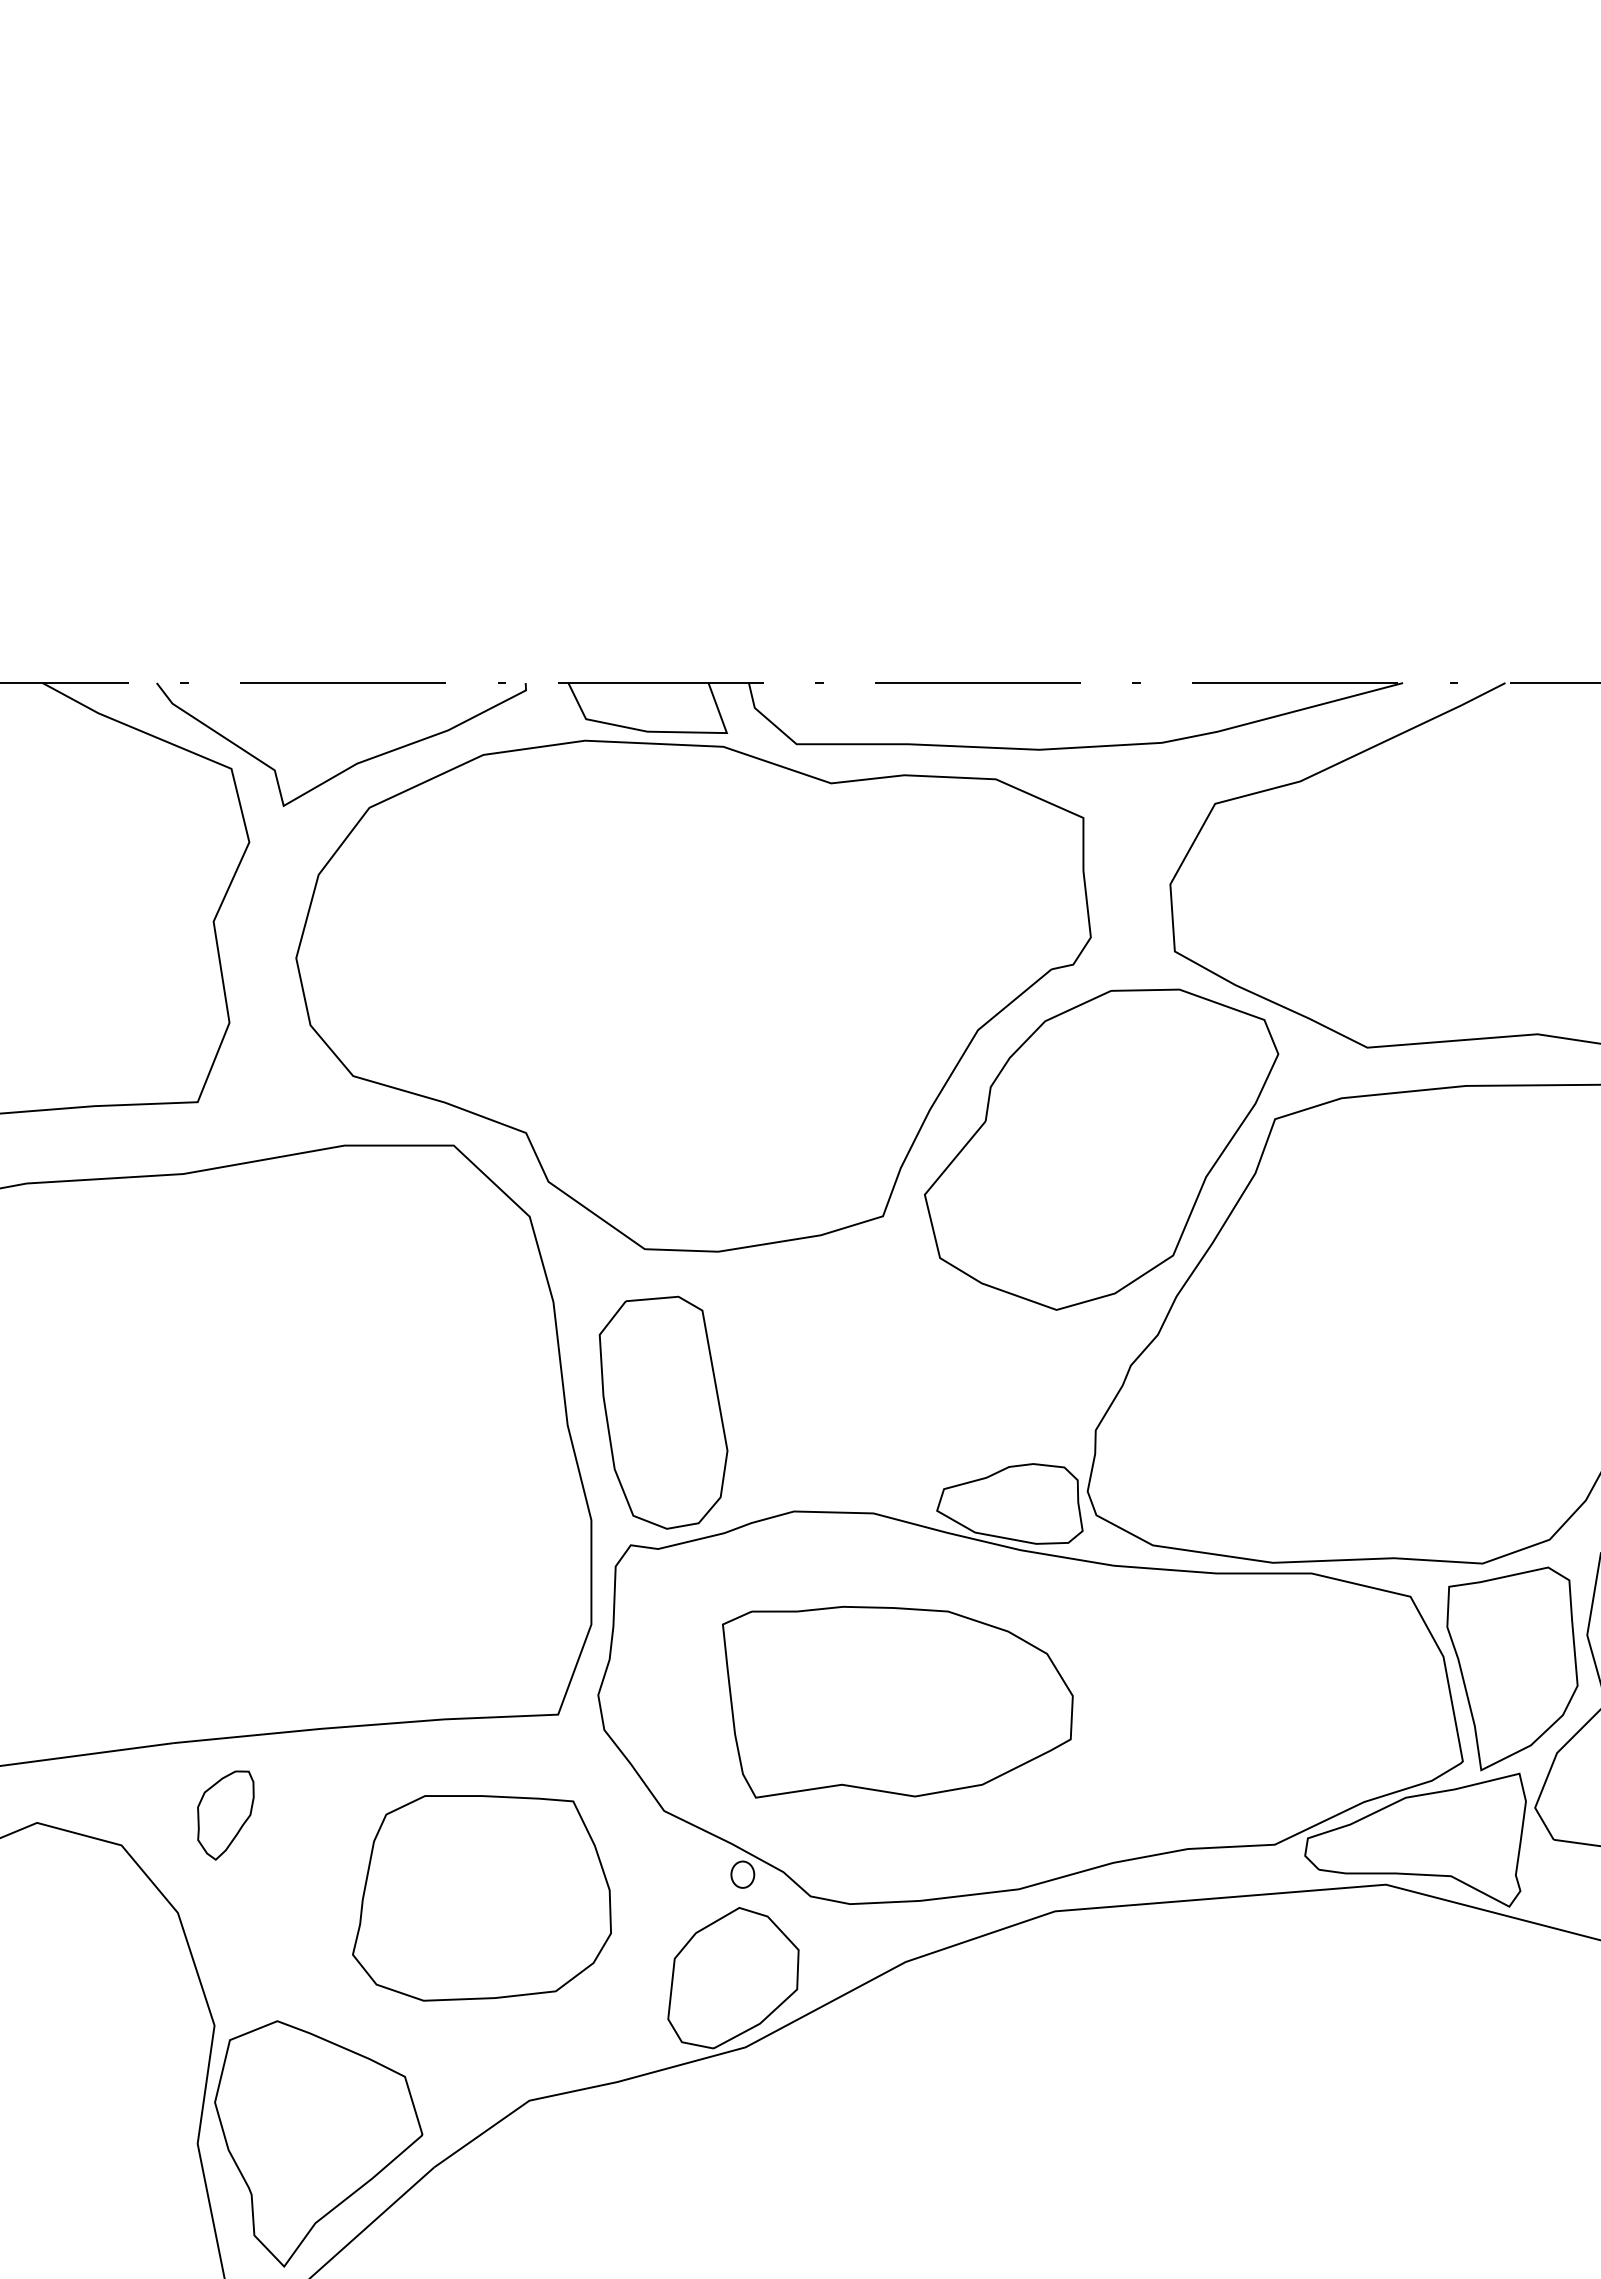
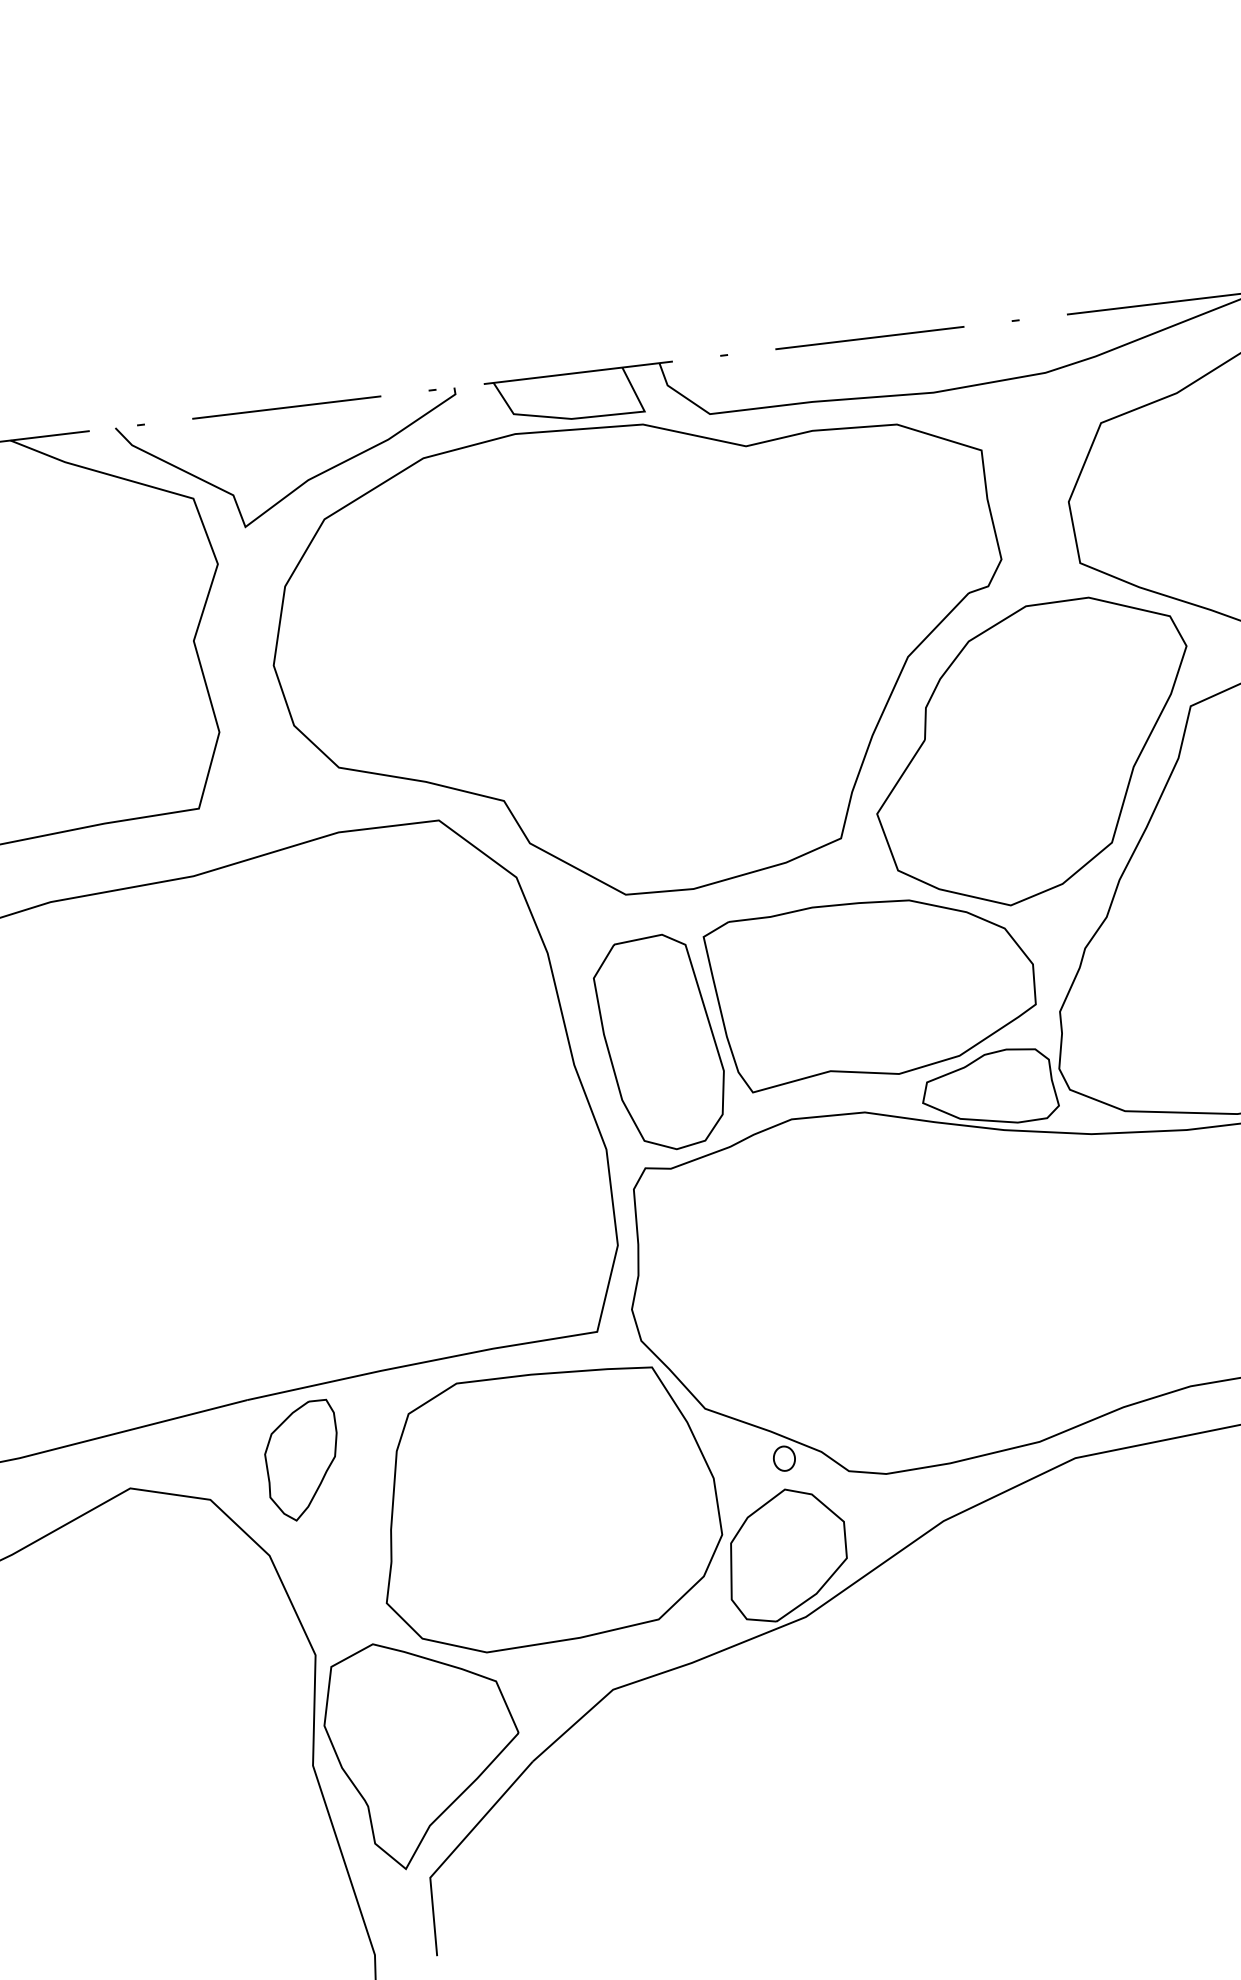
part: (897, 1702) -> (872, 989), moved
part: (225, 1815) -> (302, 1460), size x1.43
part: (481, 1898) -> (546, 1509), size x1.43

